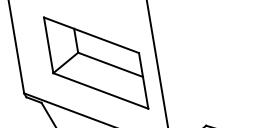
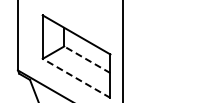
line: (110, 64) -> (87, 59), solid -> dashed
line: (100, 91) -> (76, 78), solid -> dashed

